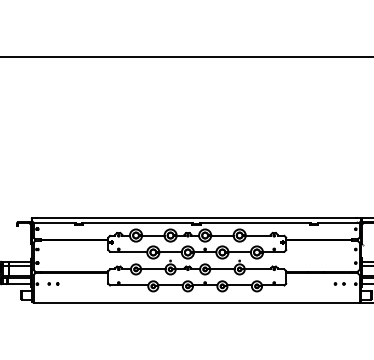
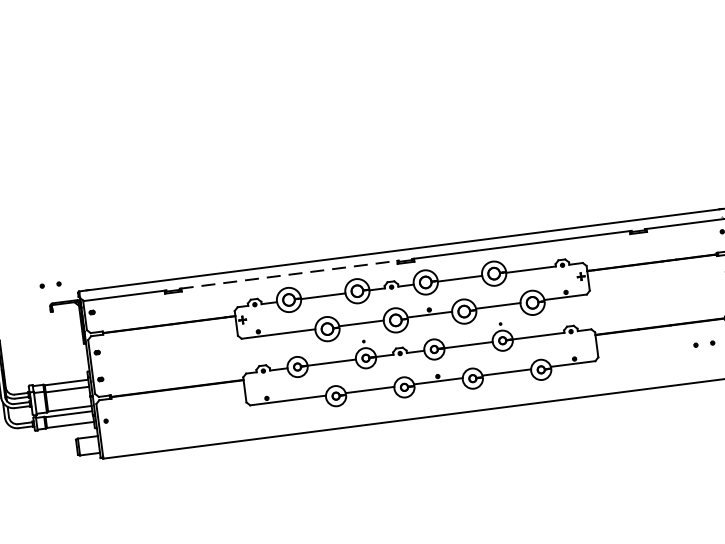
line: (138, 223) -> (290, 275), solid -> dashed
part: (53, 283) -> (50, 284), moved

